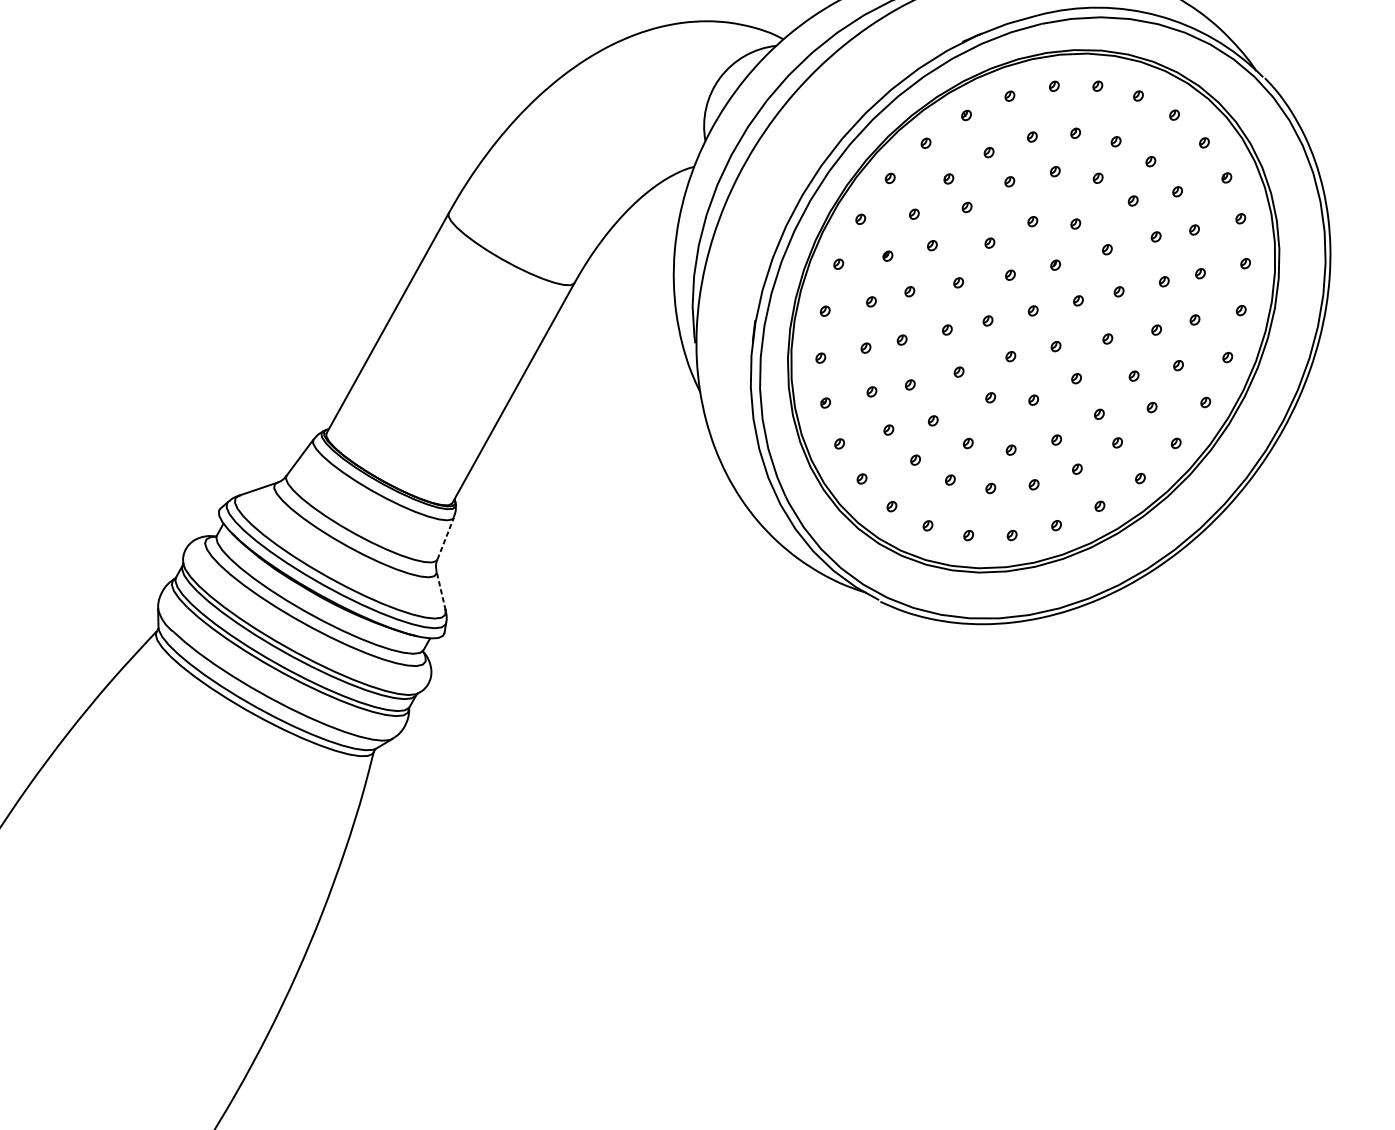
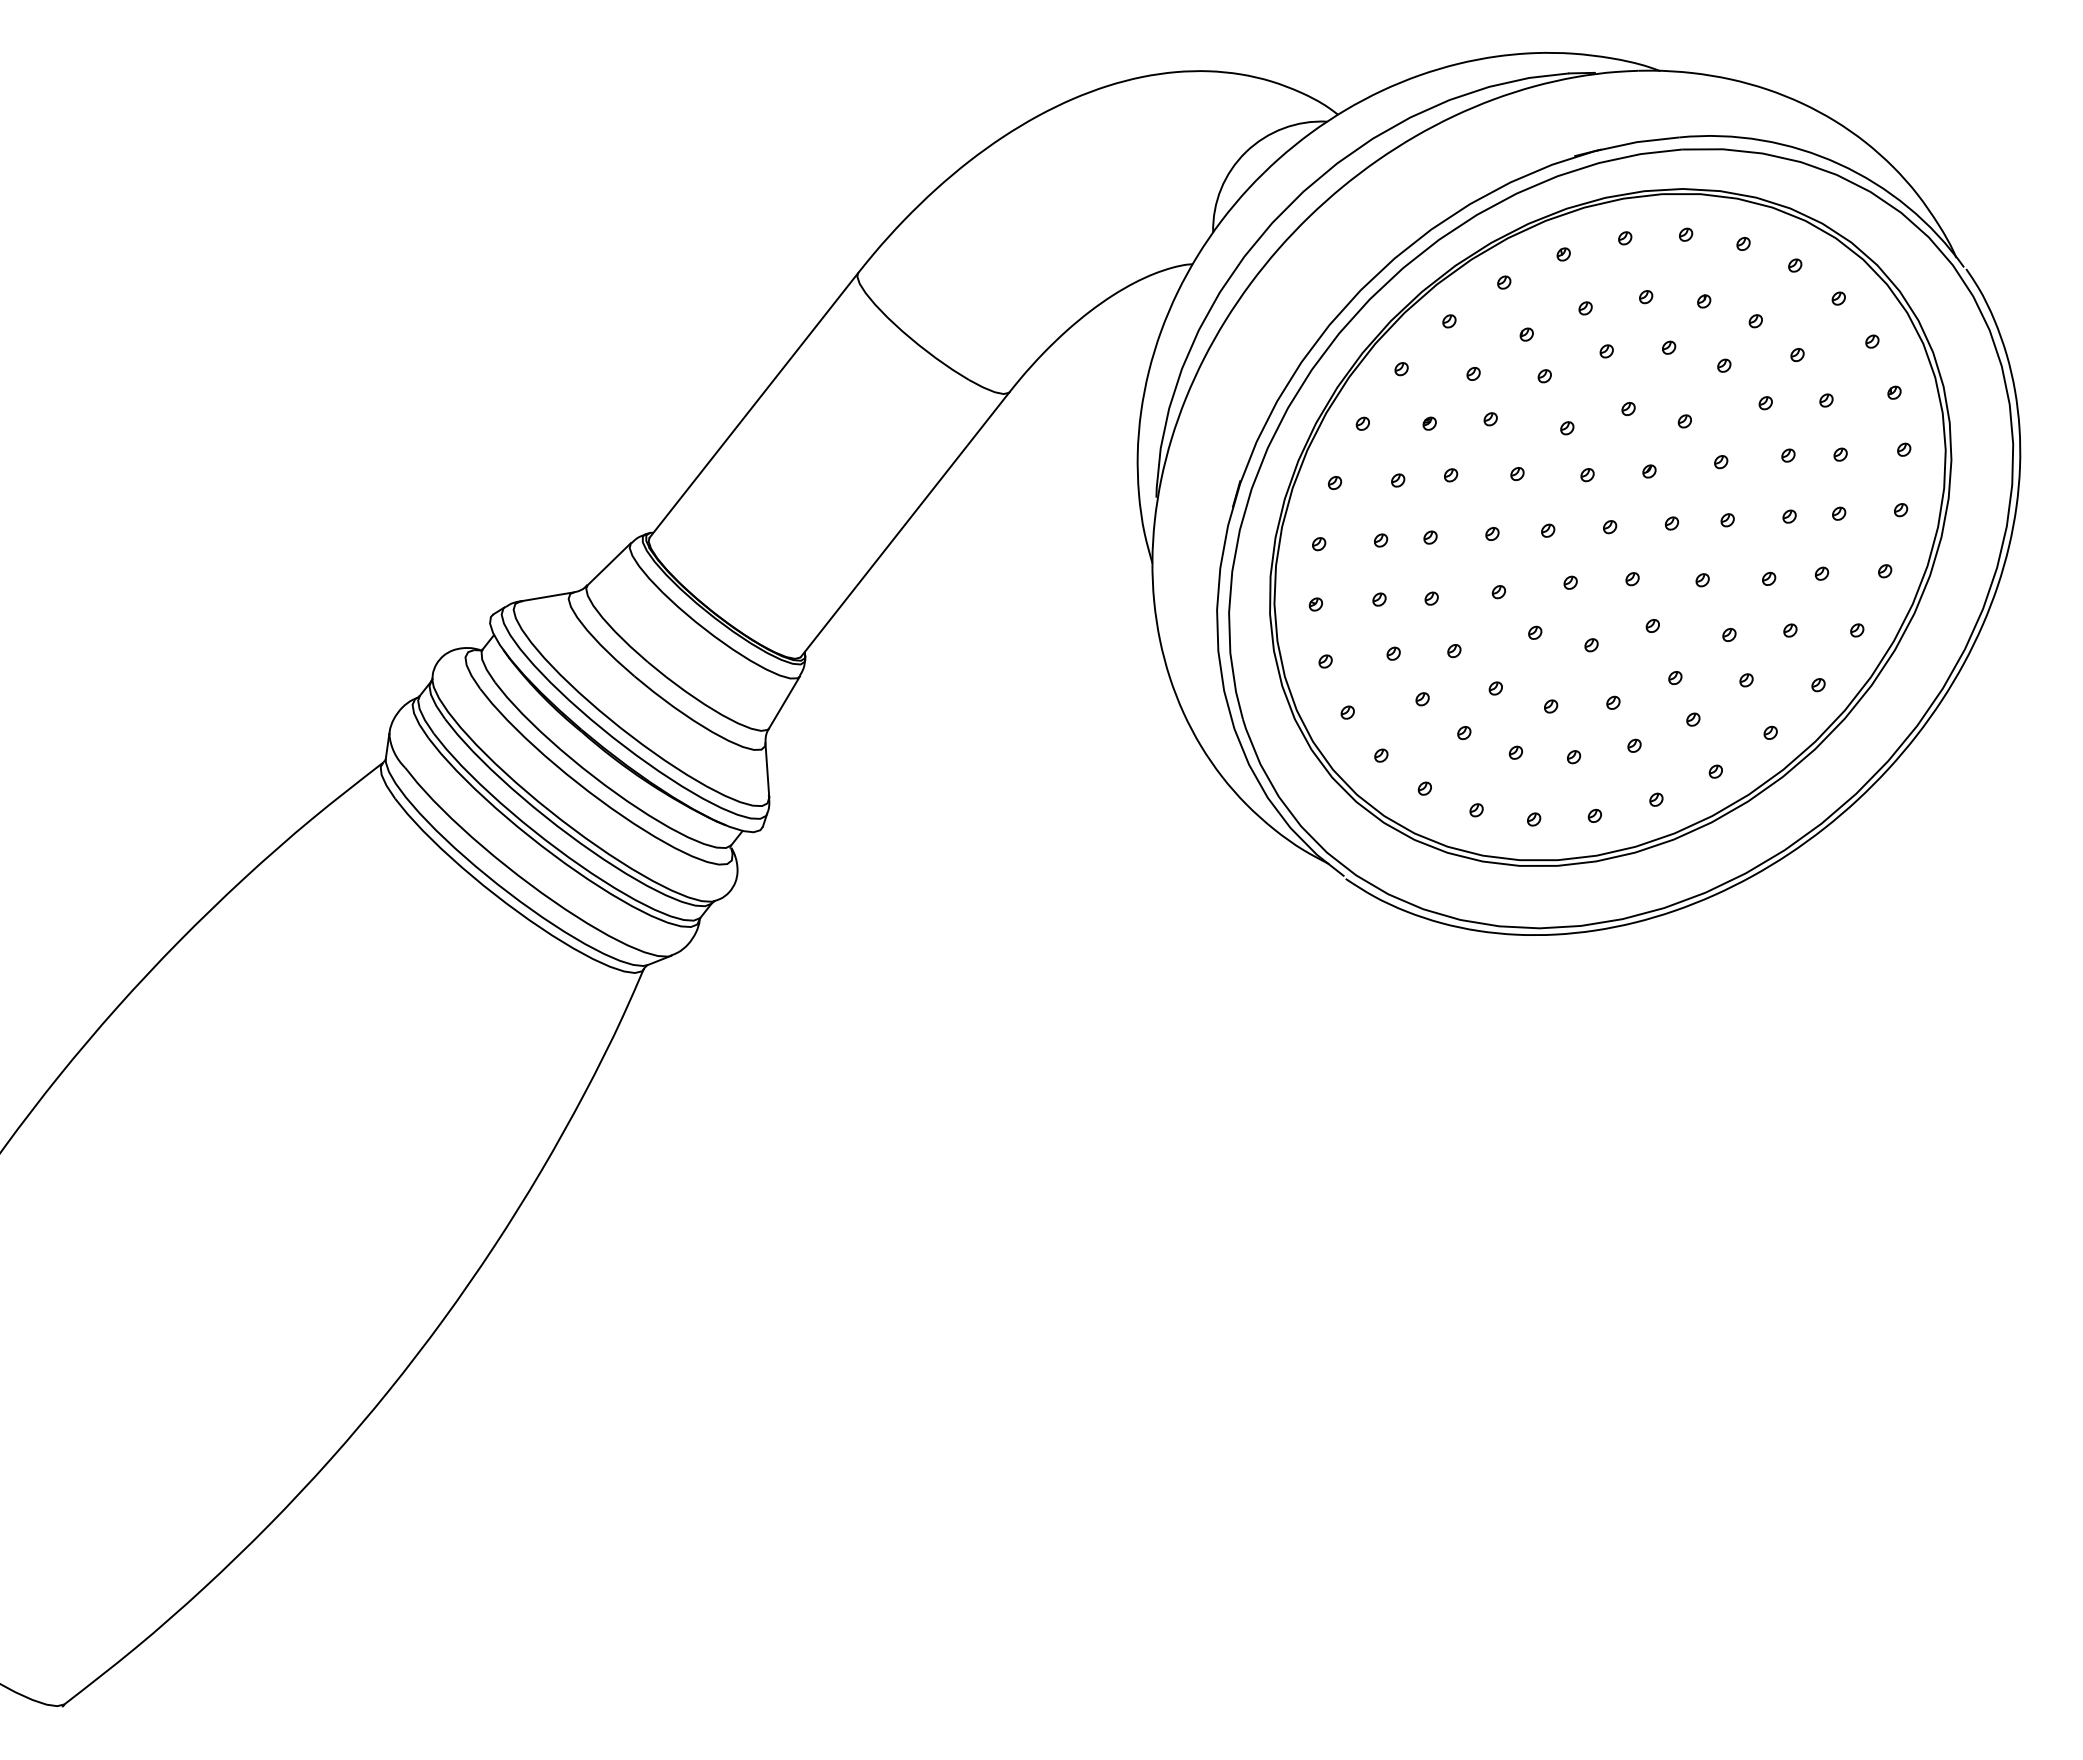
line: (445, 538) -> (784, 701), dashed -> solid
line: (441, 590) -> (767, 769), dashed -> solid

